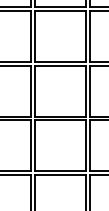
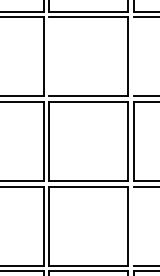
line: (35, 35) -> (49, 55), removed
line: (89, 35) -> (133, 55), removed
line: (89, 145) -> (133, 225), removed

